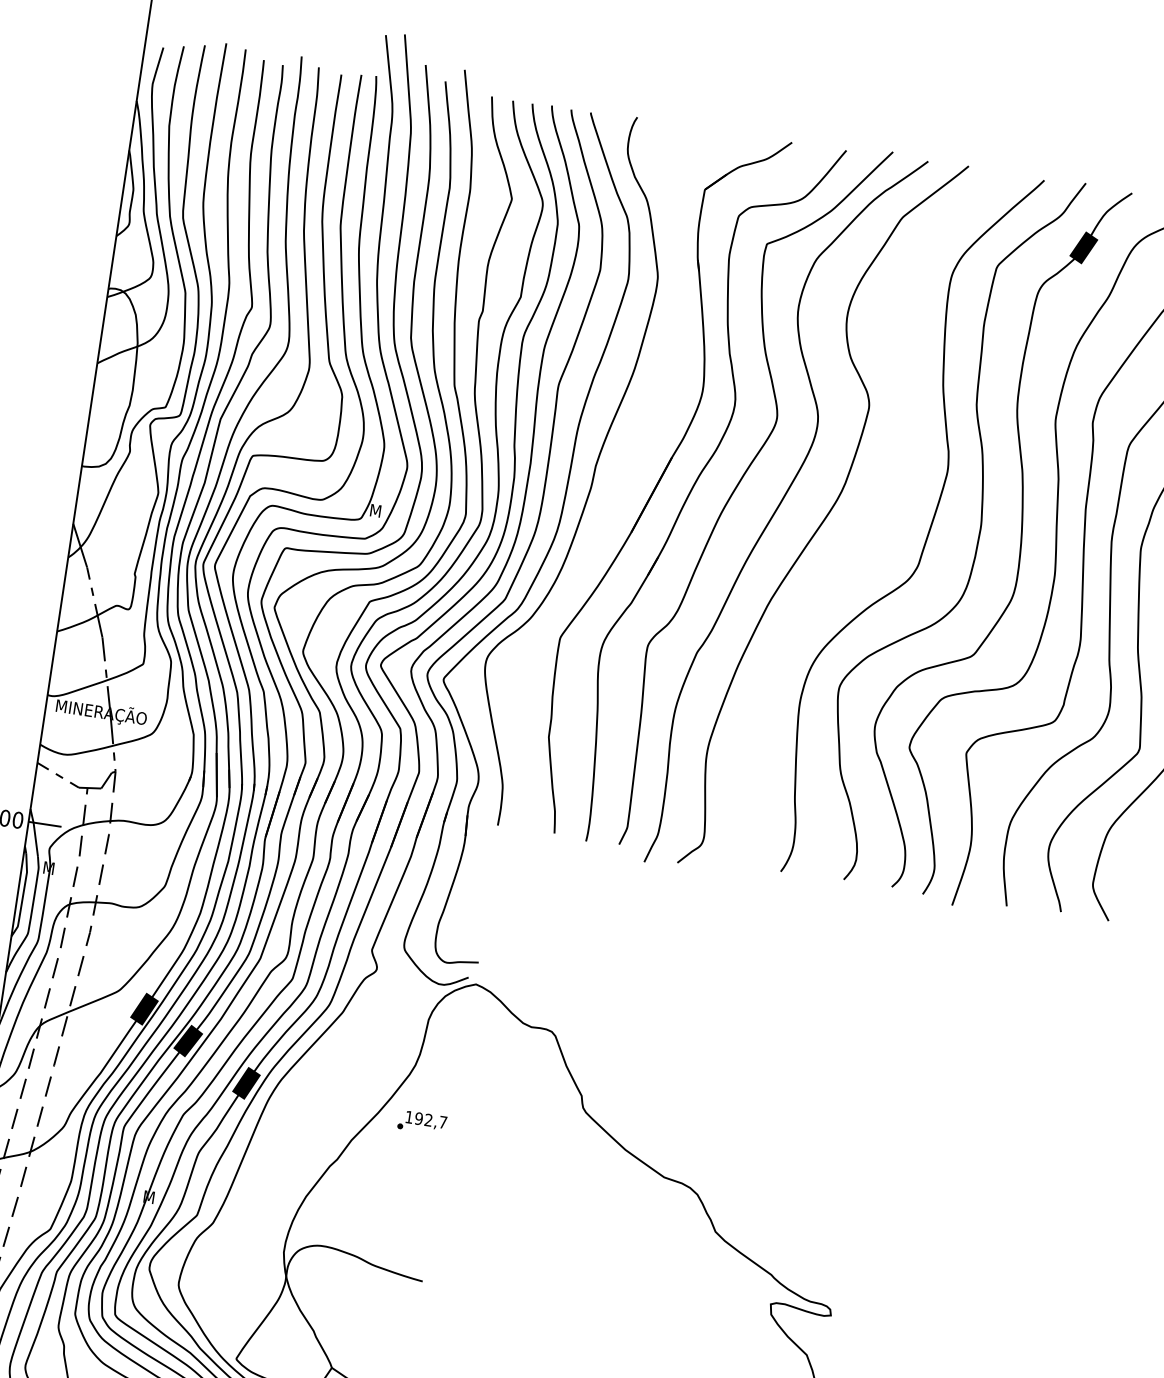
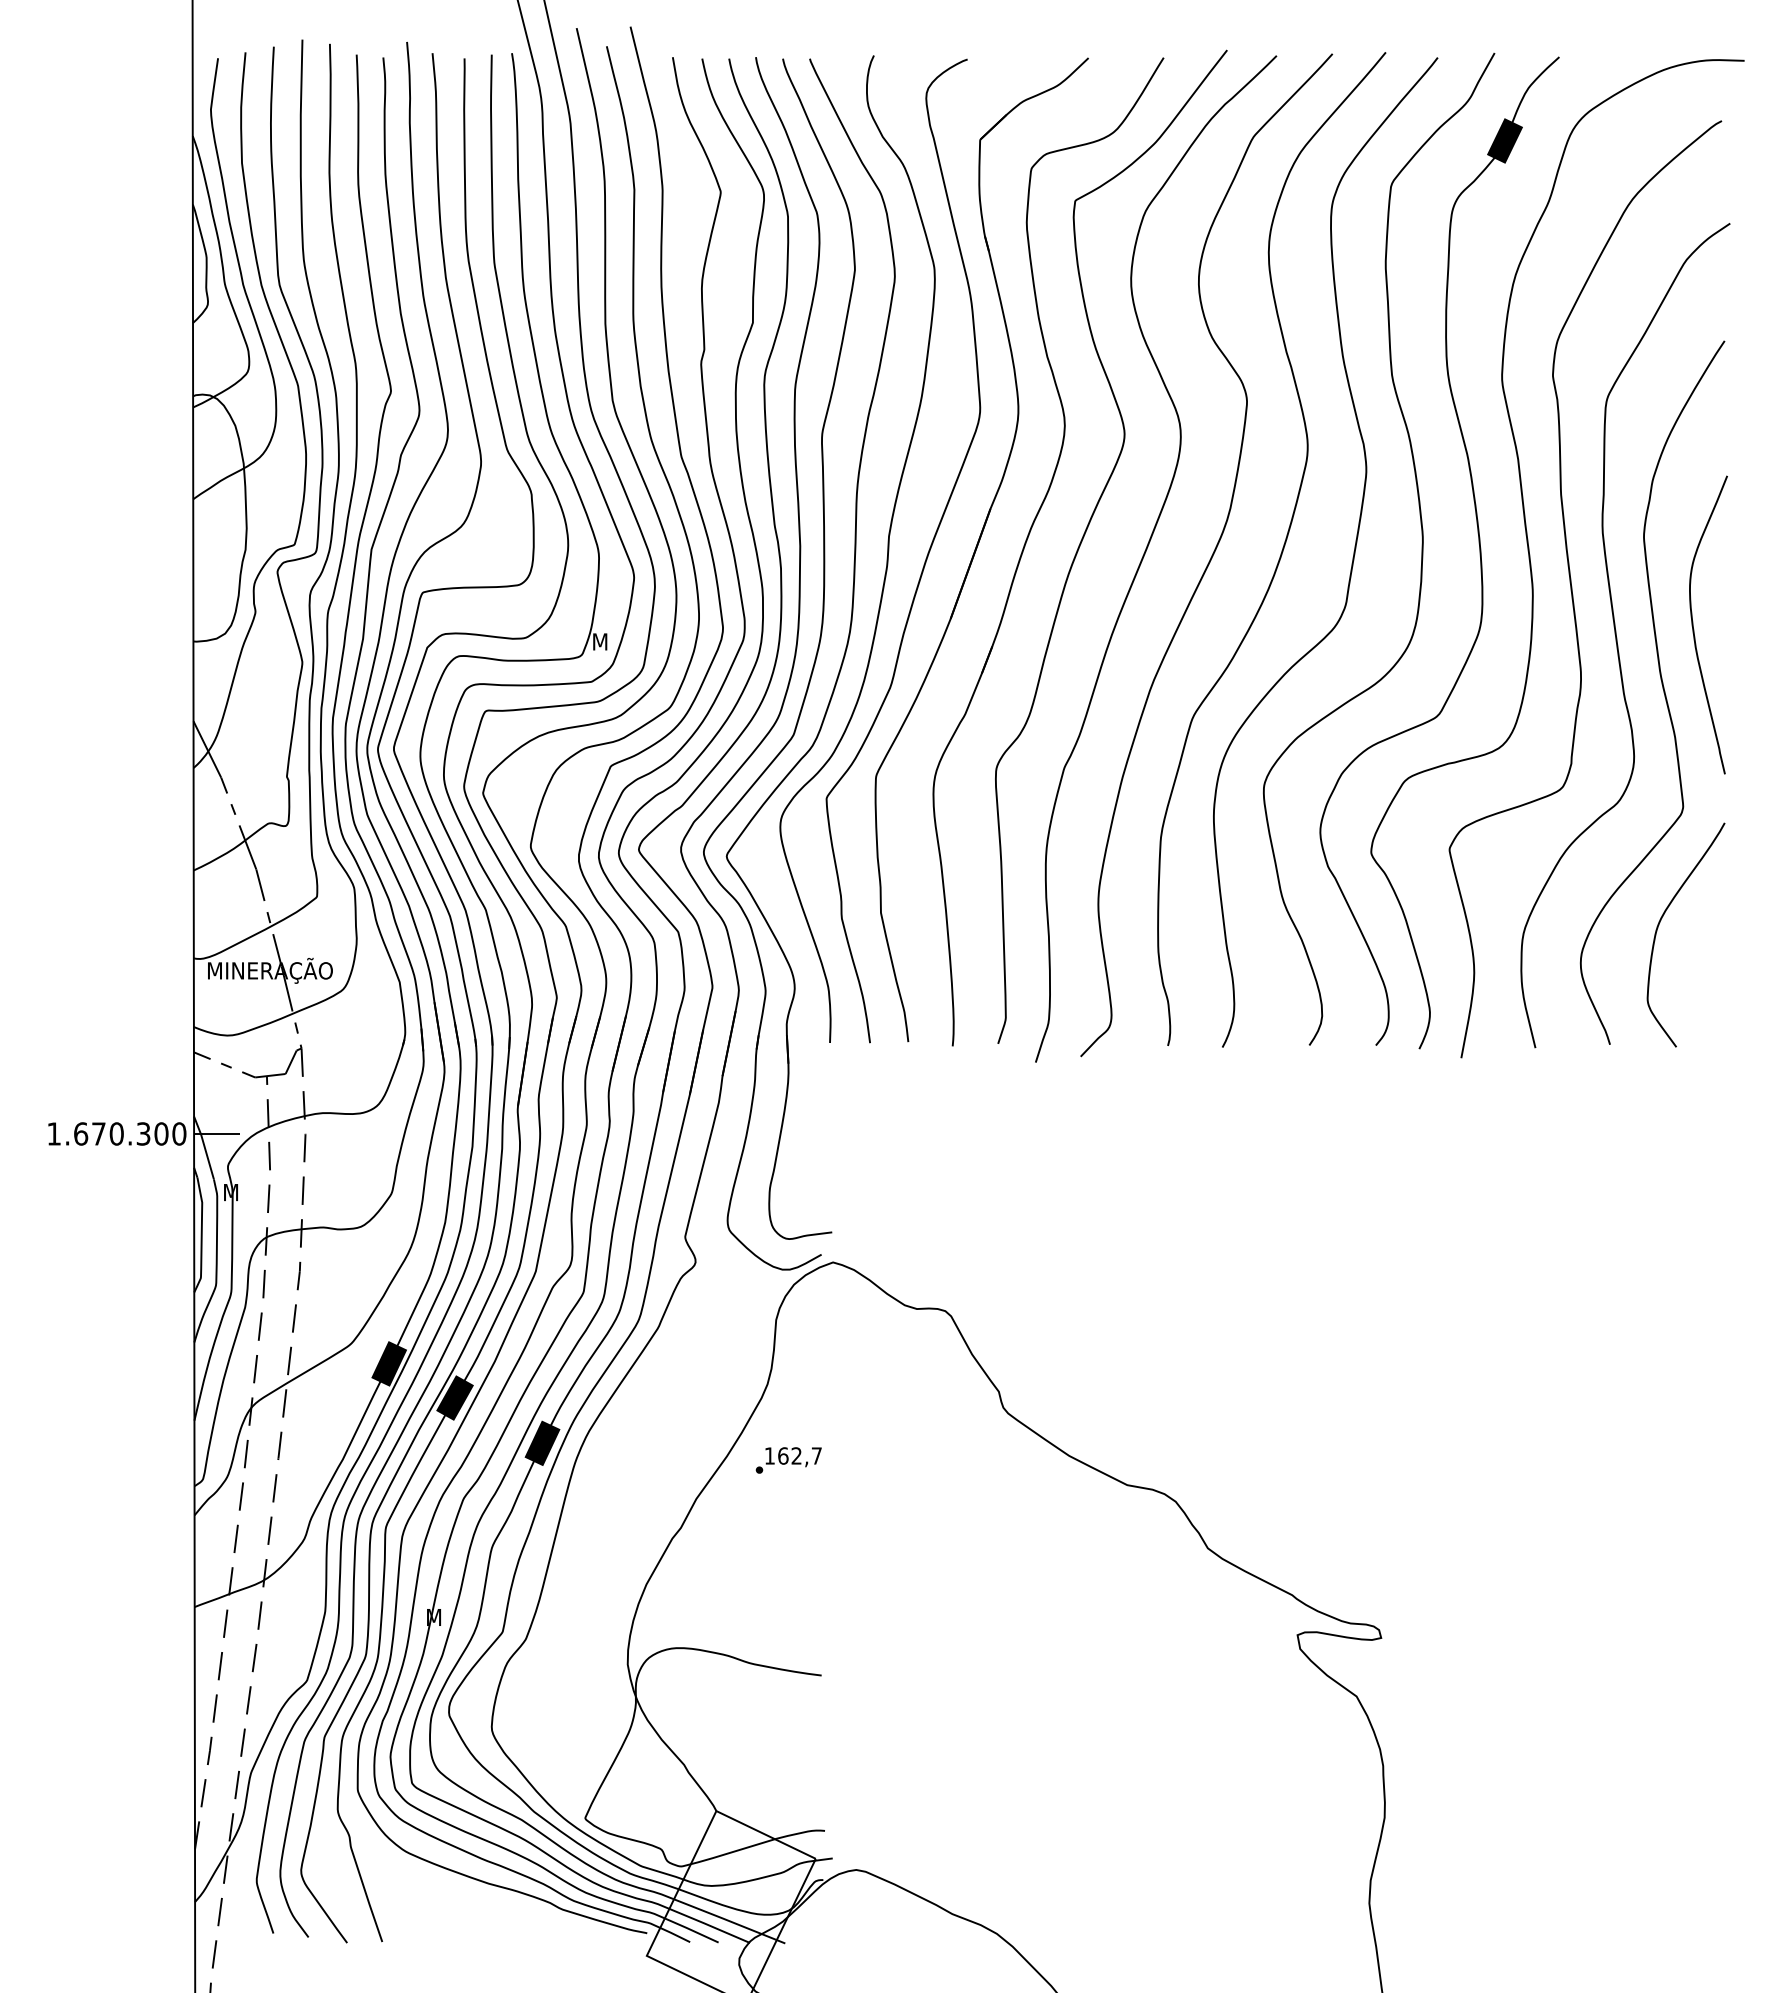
curve: (619, 486) -> (925, 558), added
curve: (877, 519) -> (1281, 550), added
text: (419, 1118) -> (783, 1455), 192,7 -> 162,7

